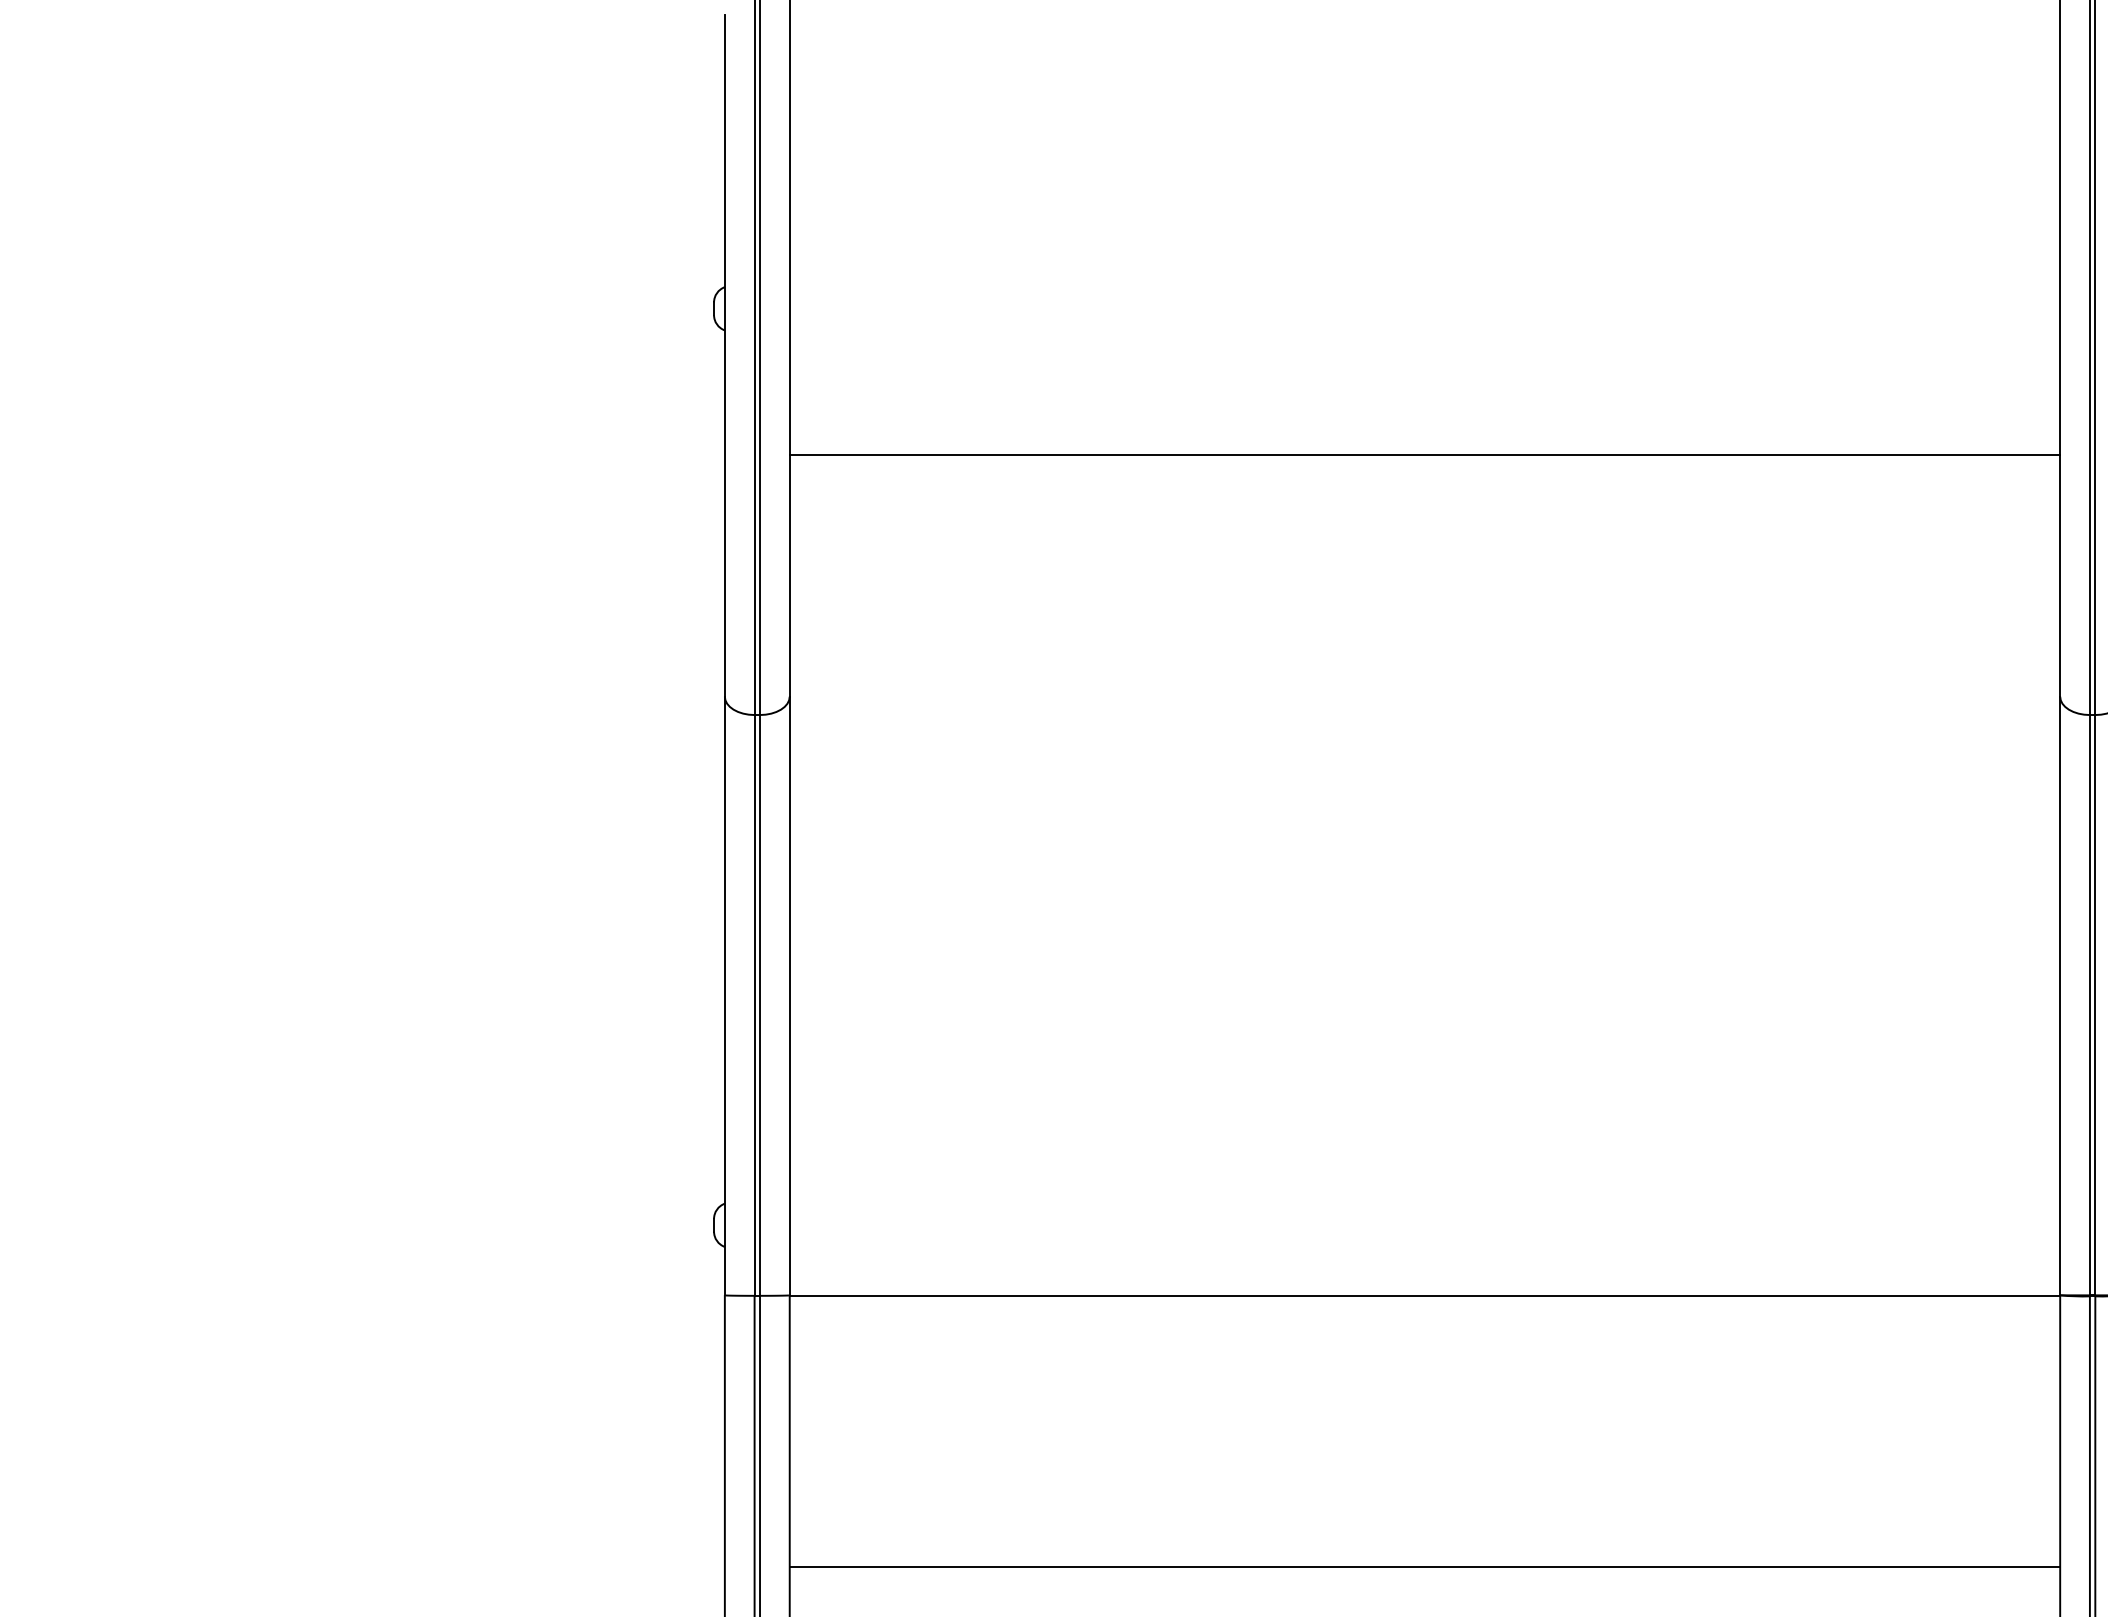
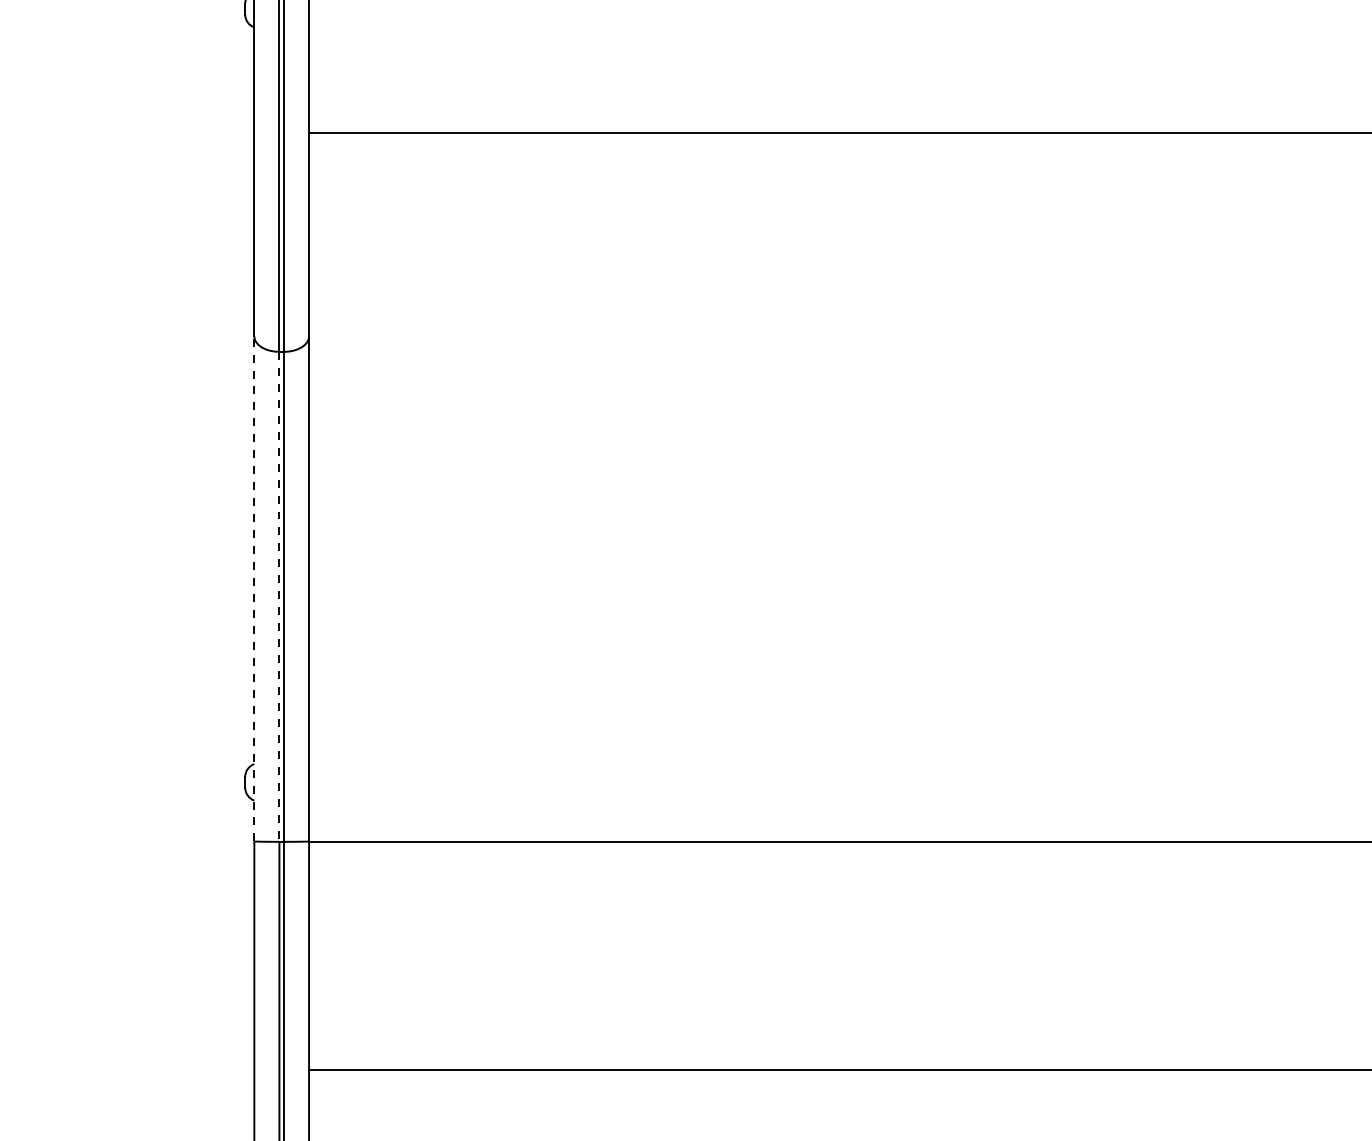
line: (724, 995) -> (254, 588), solid -> dashed
line: (754, 1005) -> (279, 596), solid -> dashed

